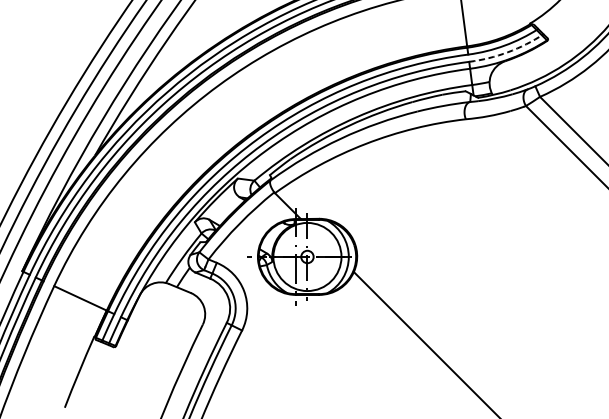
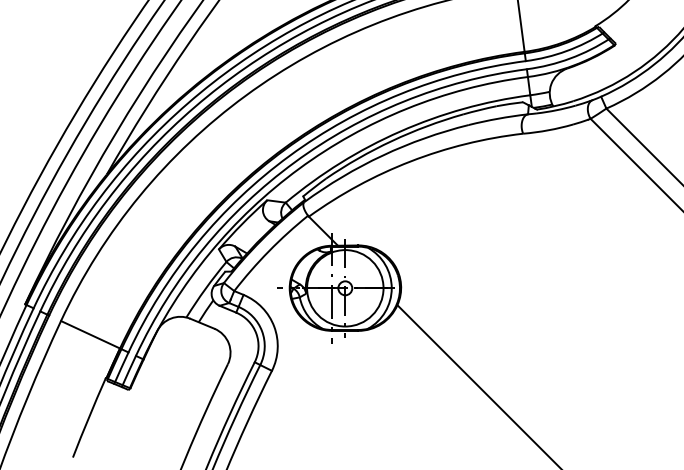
arc: (508, 52) -> (570, 58), dashed -> solid

